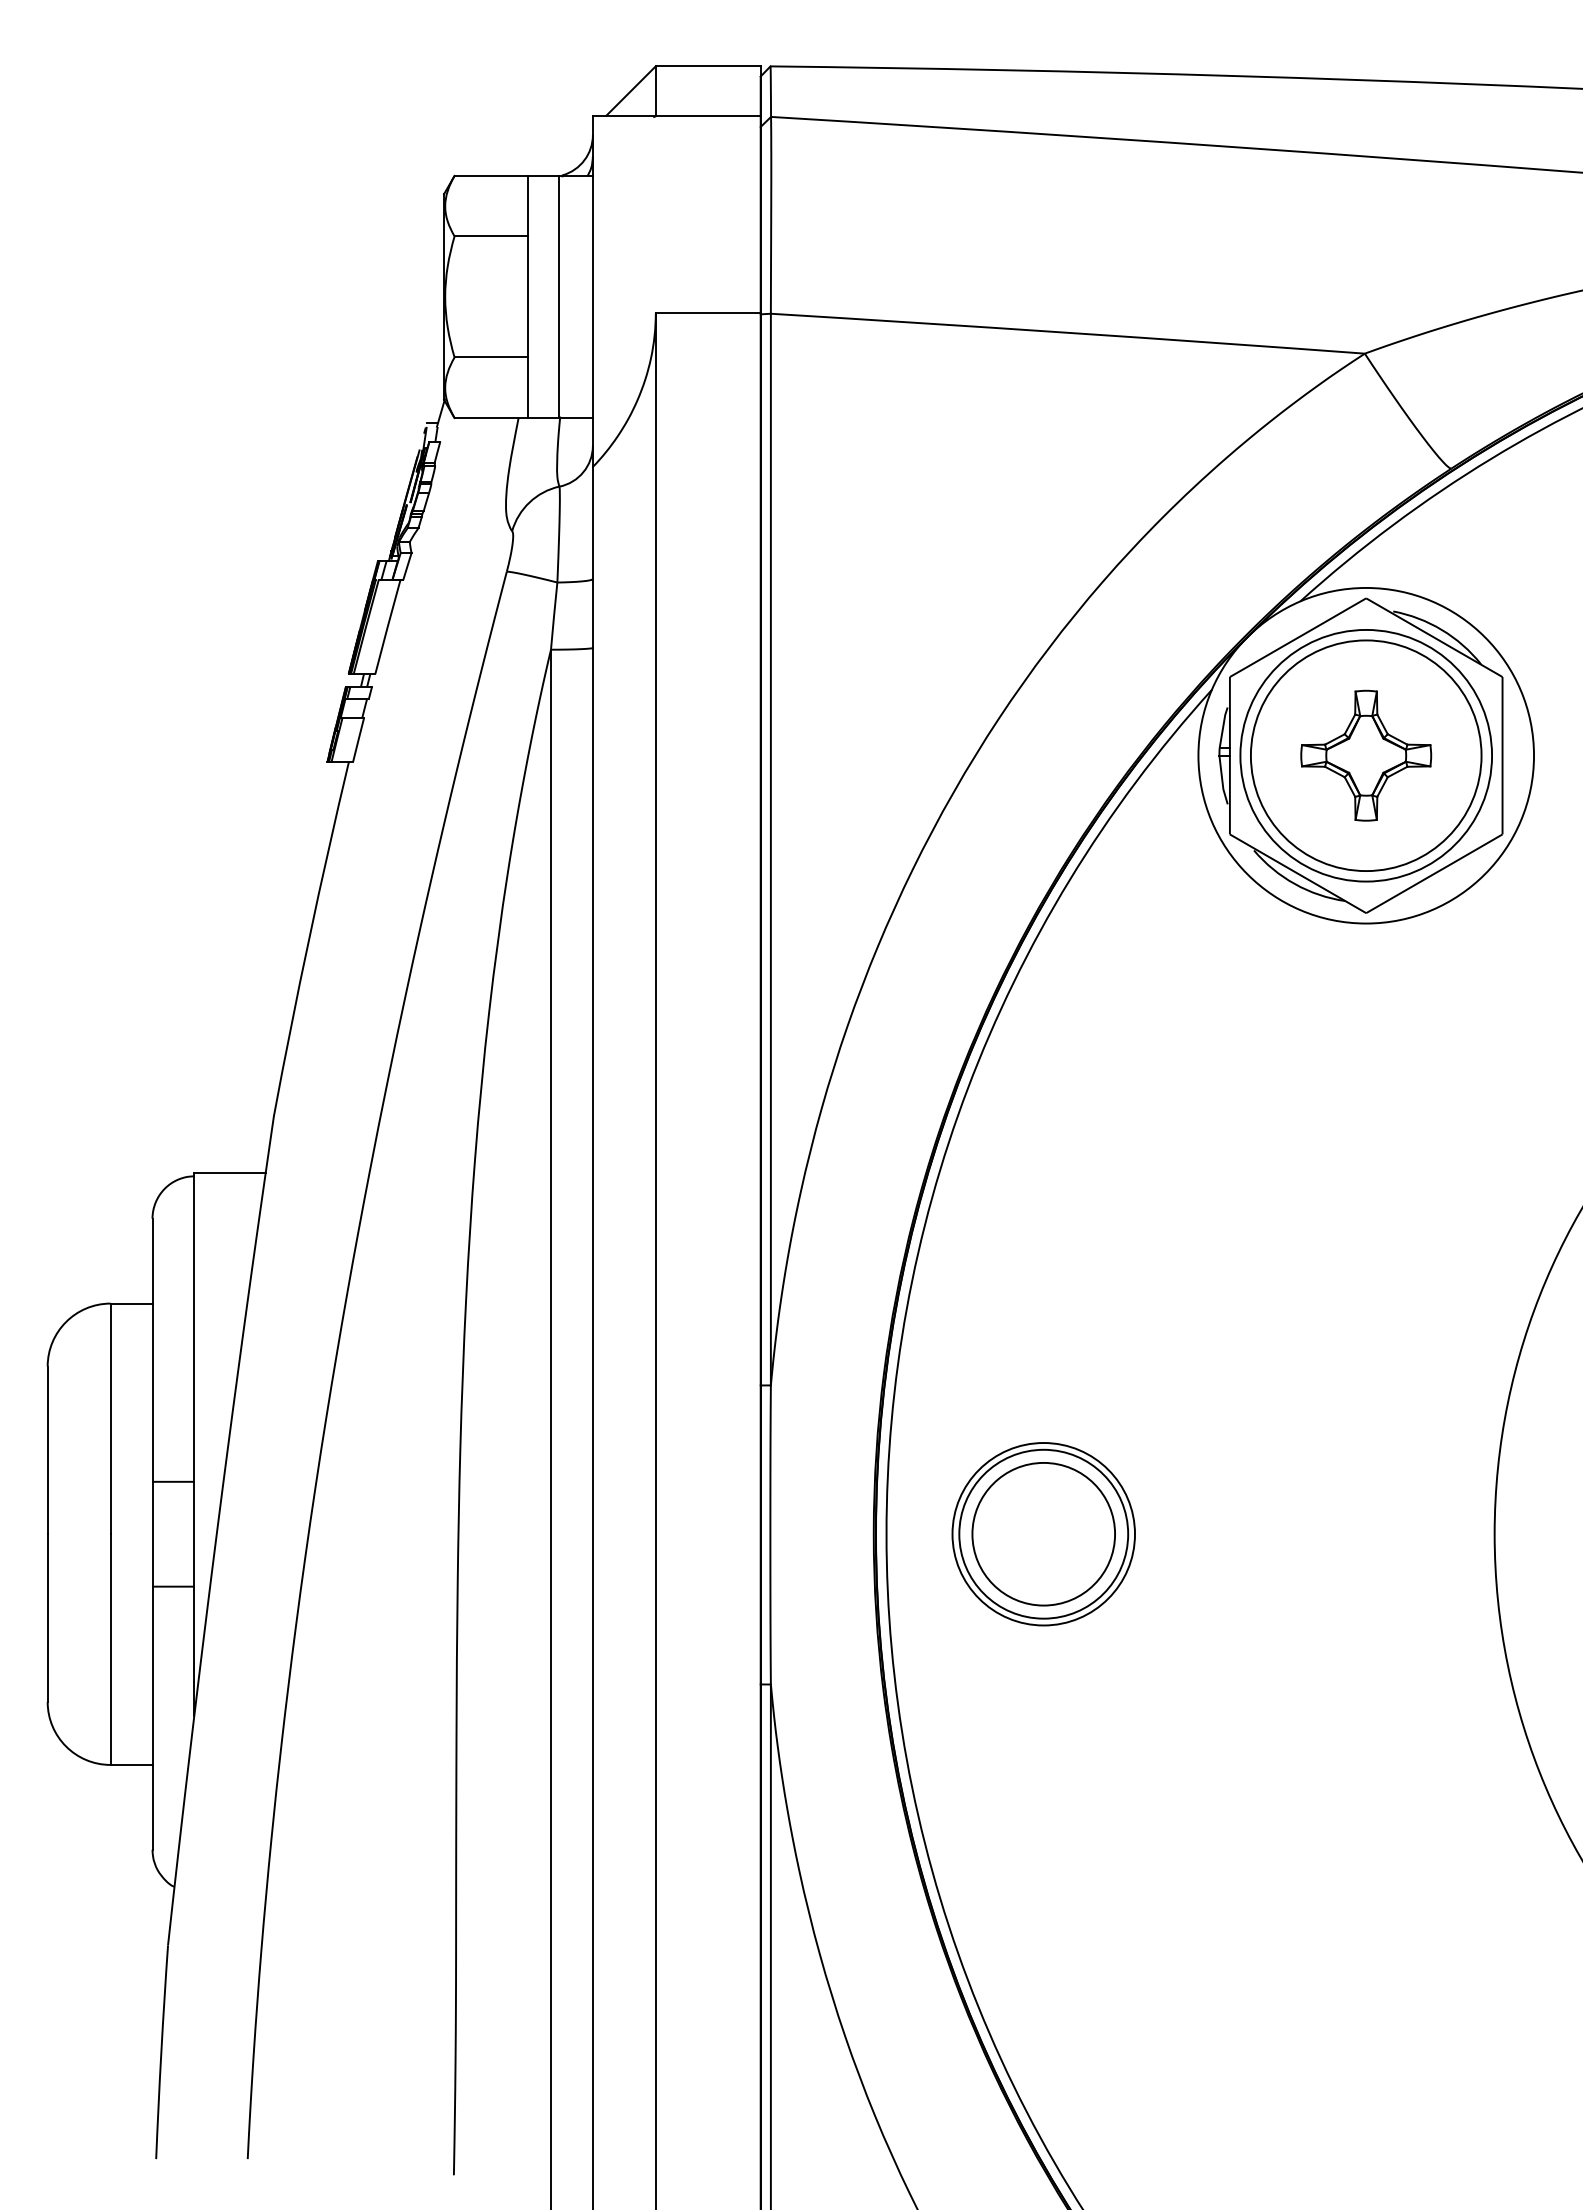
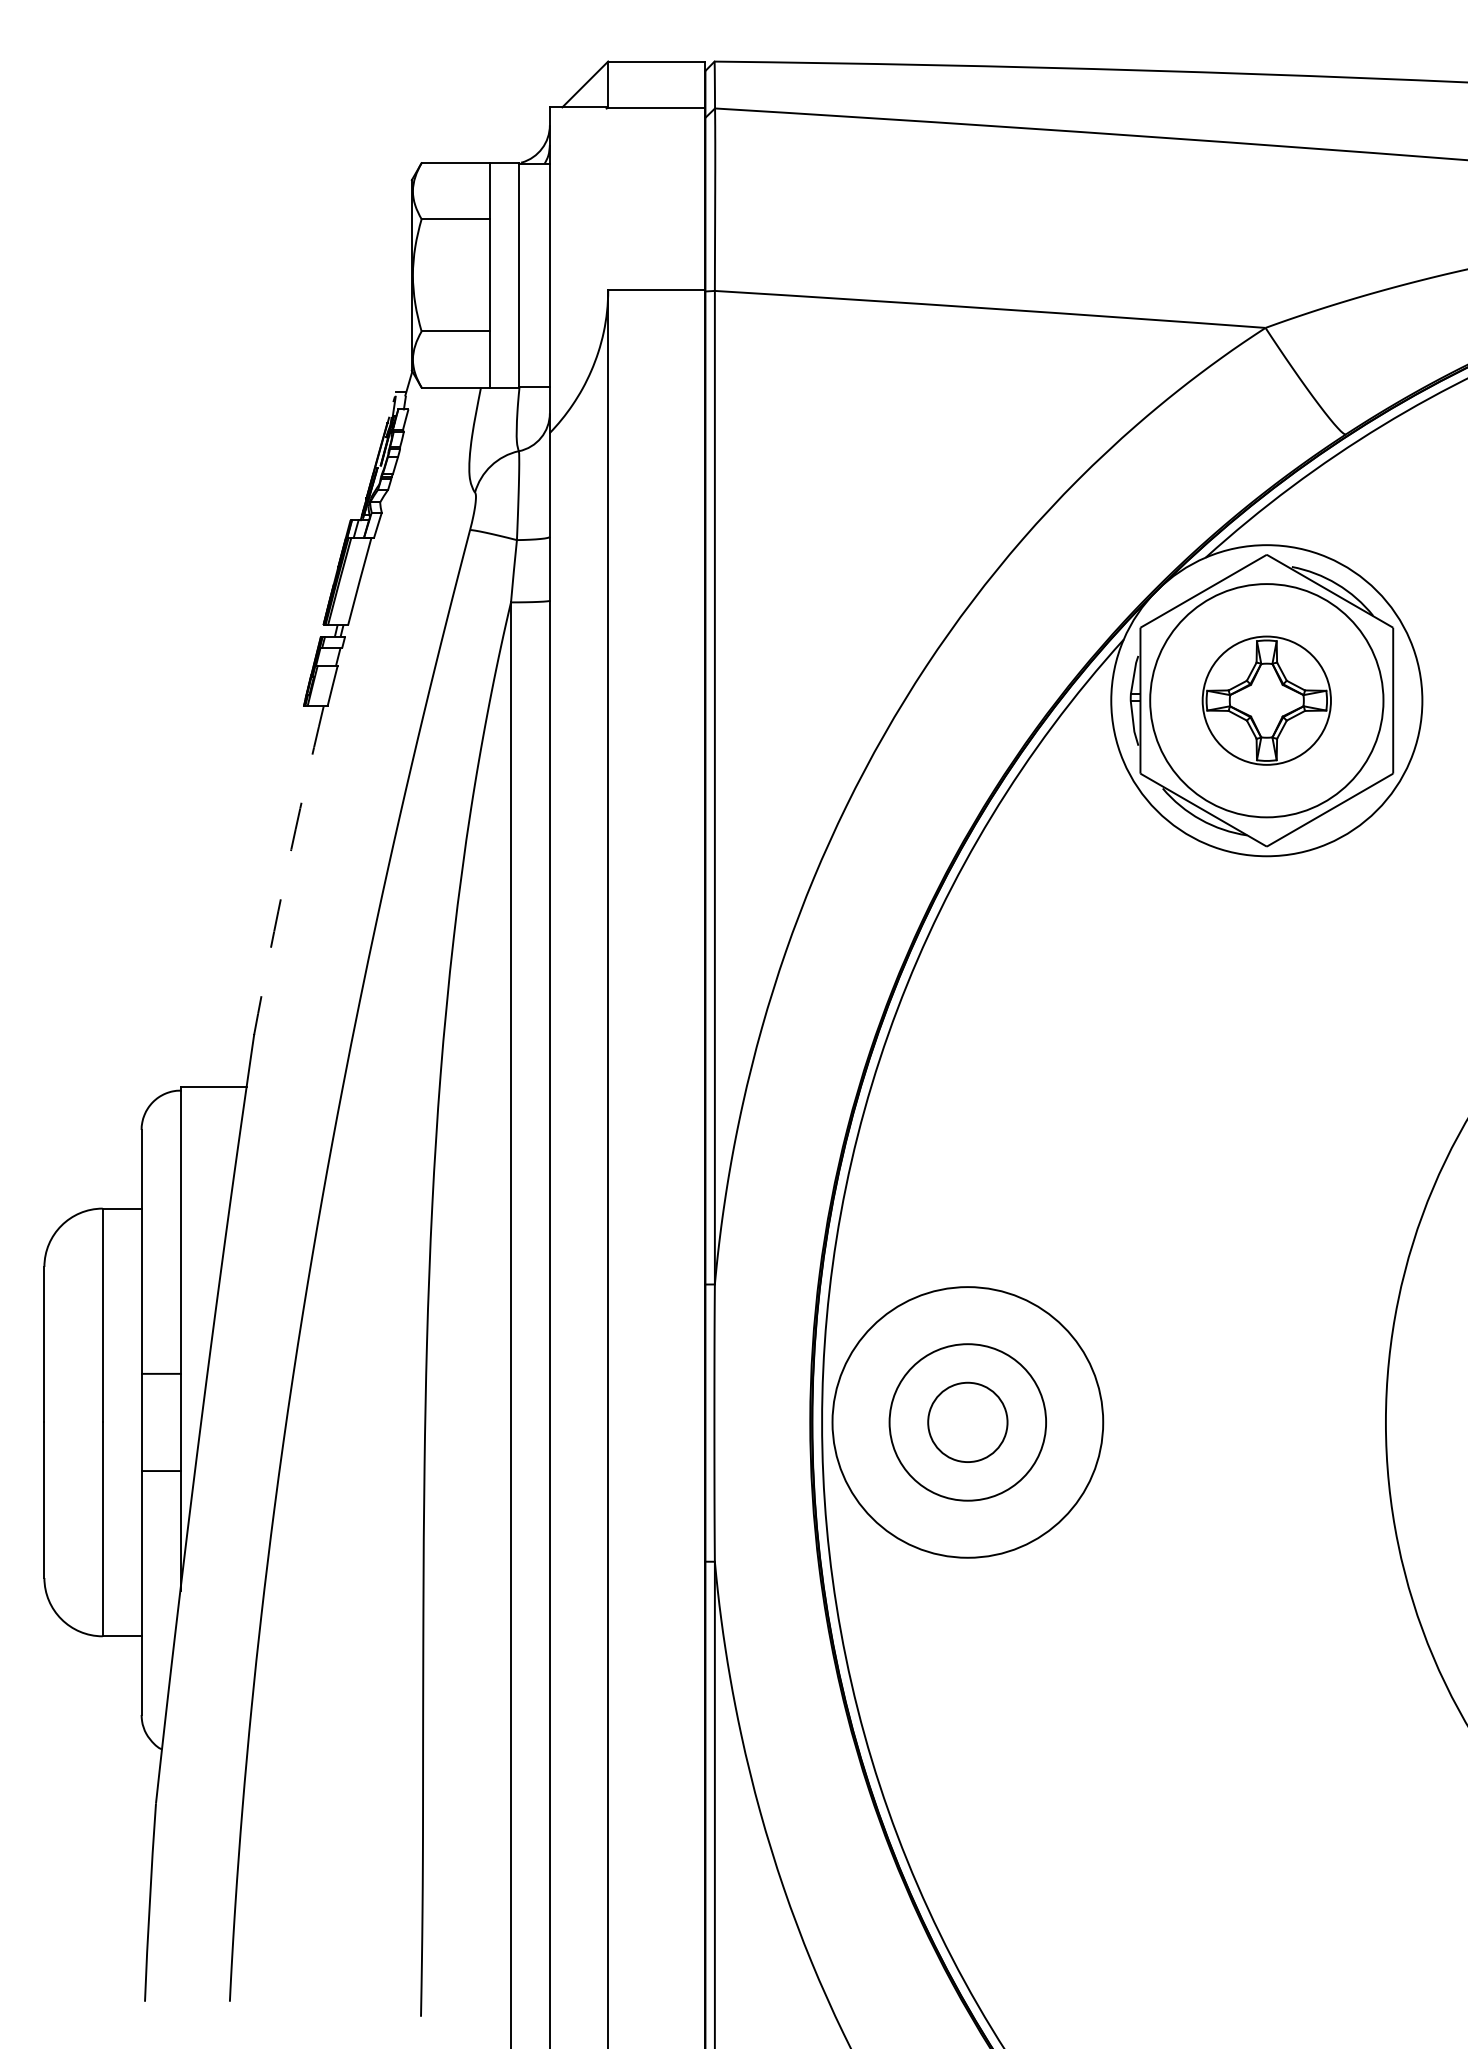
circle: (1365, 755) -> (1266, 700), size x0.6
arc: (309, 938) -> (287, 870), solid -> dashed
circle: (1043, 1533) -> (967, 1421), size x0.6
circle: (1043, 1534) -> (967, 1422), size x1.6

